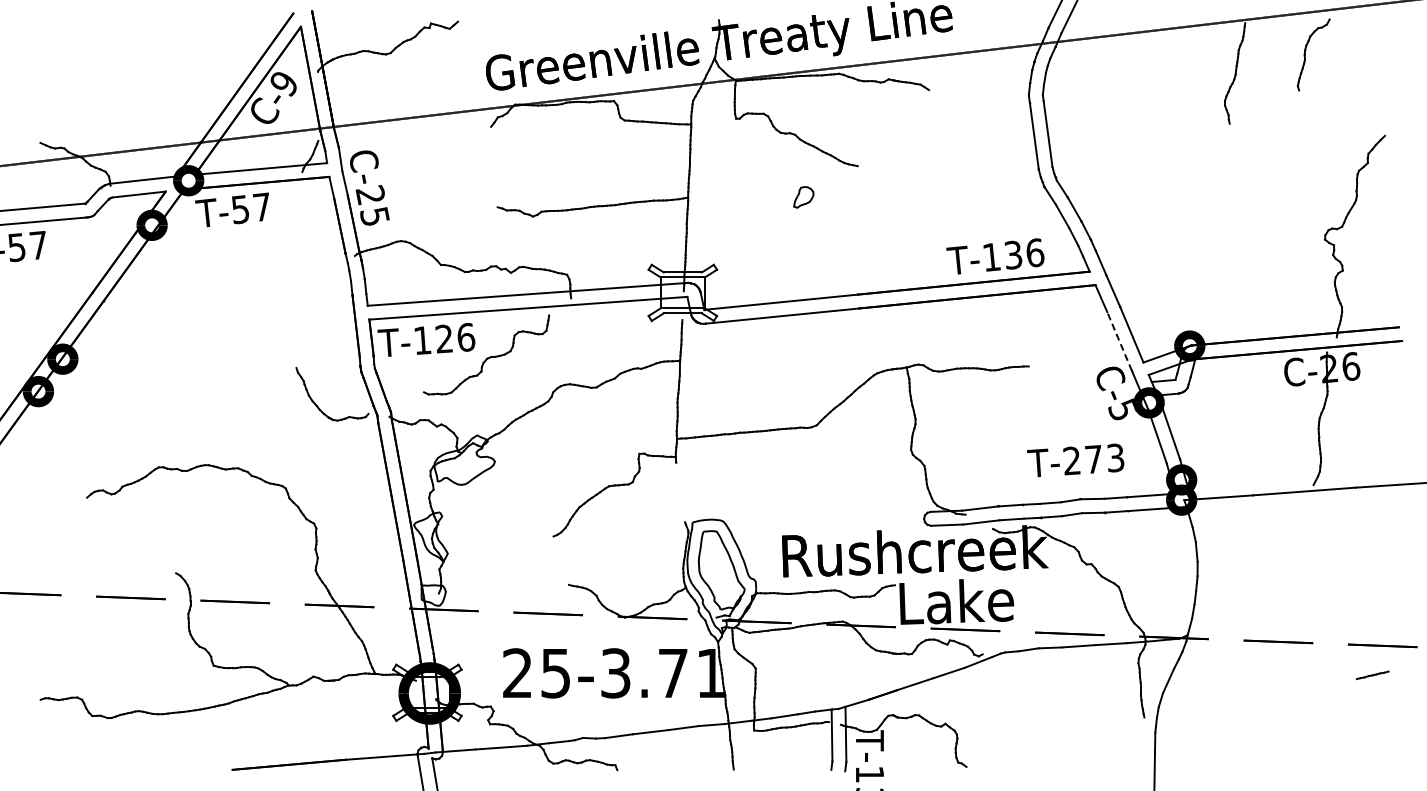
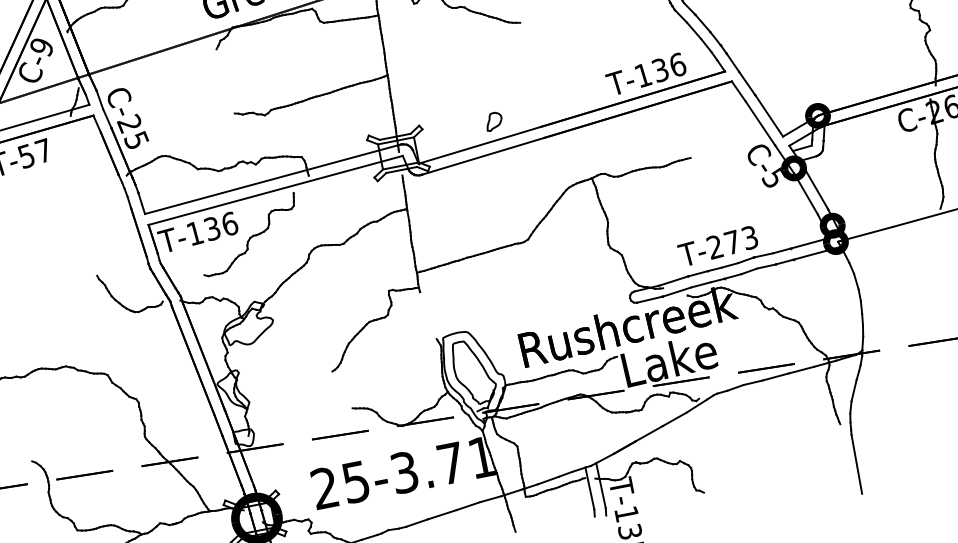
part: (803, 197) -> (493, 121), moved
text: (443, 338) -> (211, 228), T-126 -> T-136
line: (1119, 341) -> (760, 123), dashed -> solid
text: (1075, 460) -> (717, 246), moved

